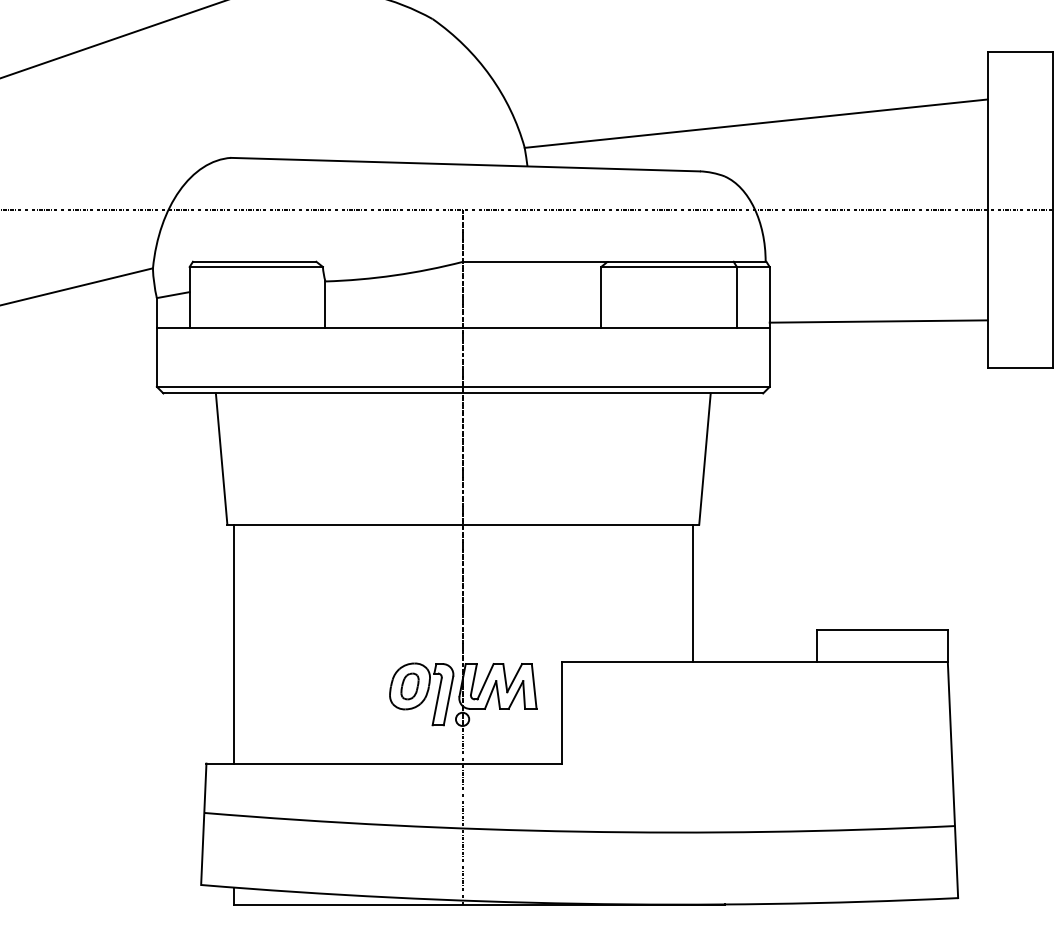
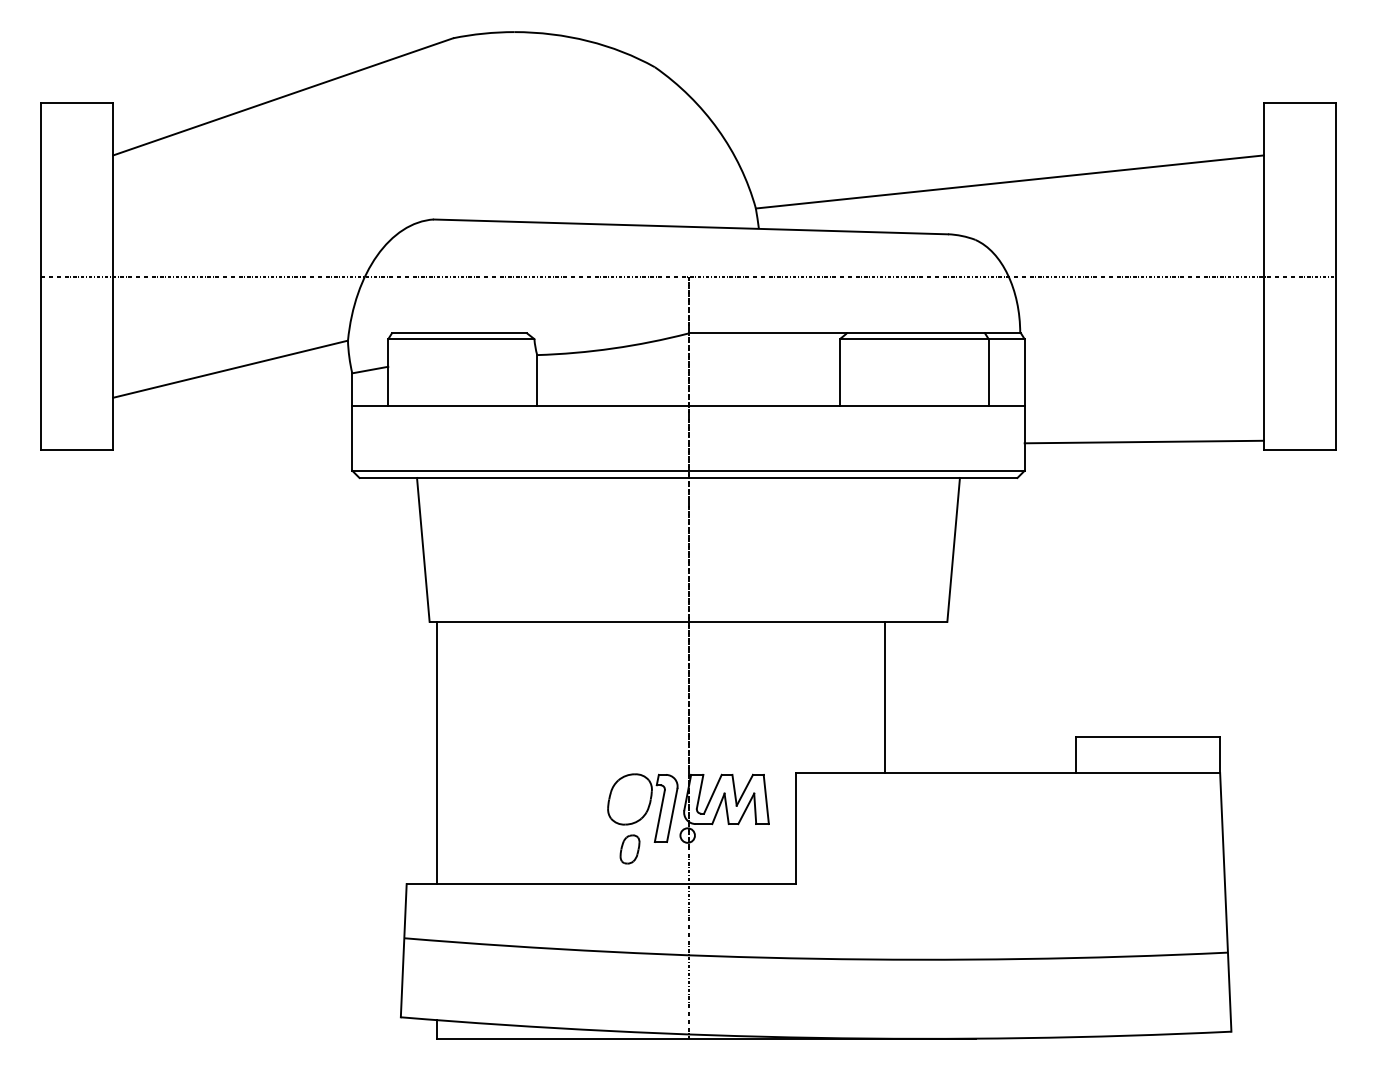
line: (878, 321) -> (1143, 441), moved
line: (692, 592) -> (885, 696), moved
part: (409, 686) -> (629, 849), moved

